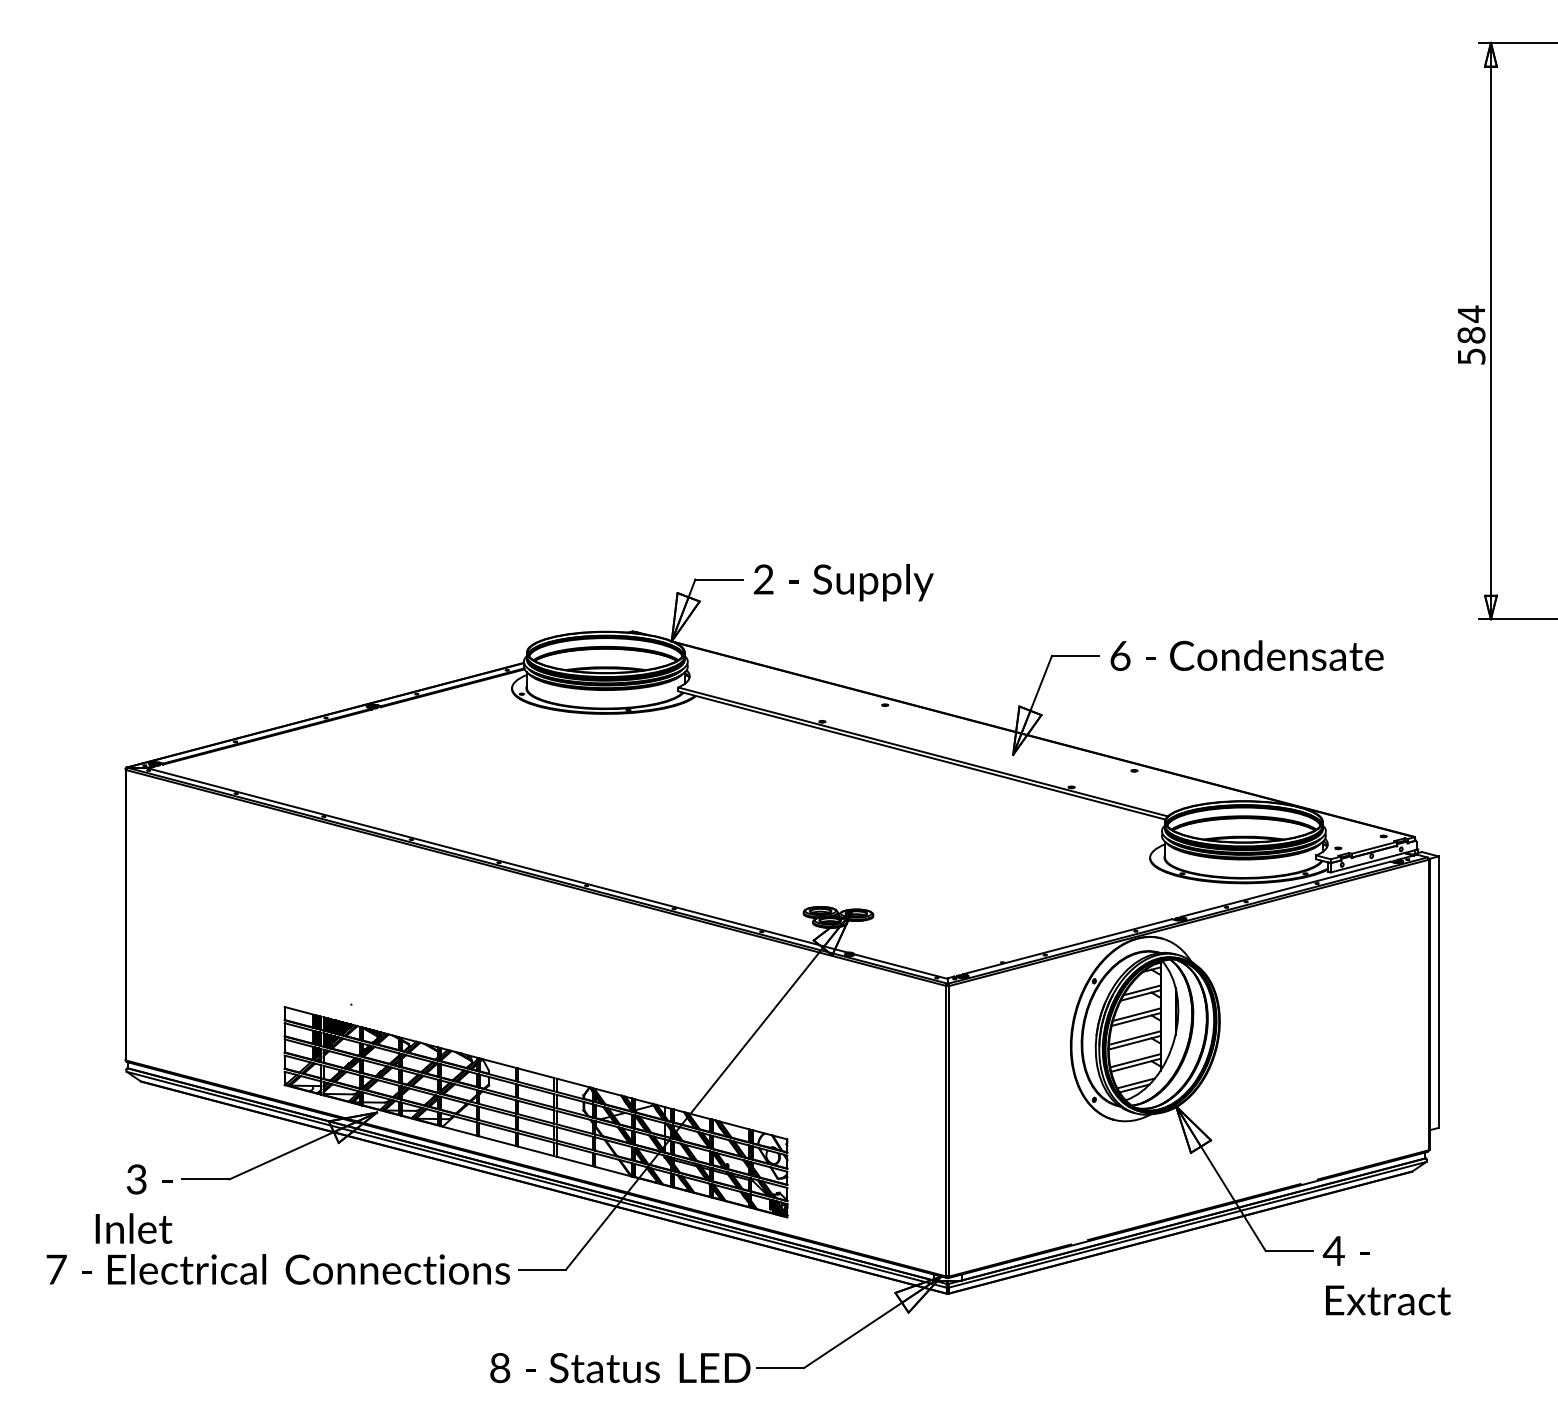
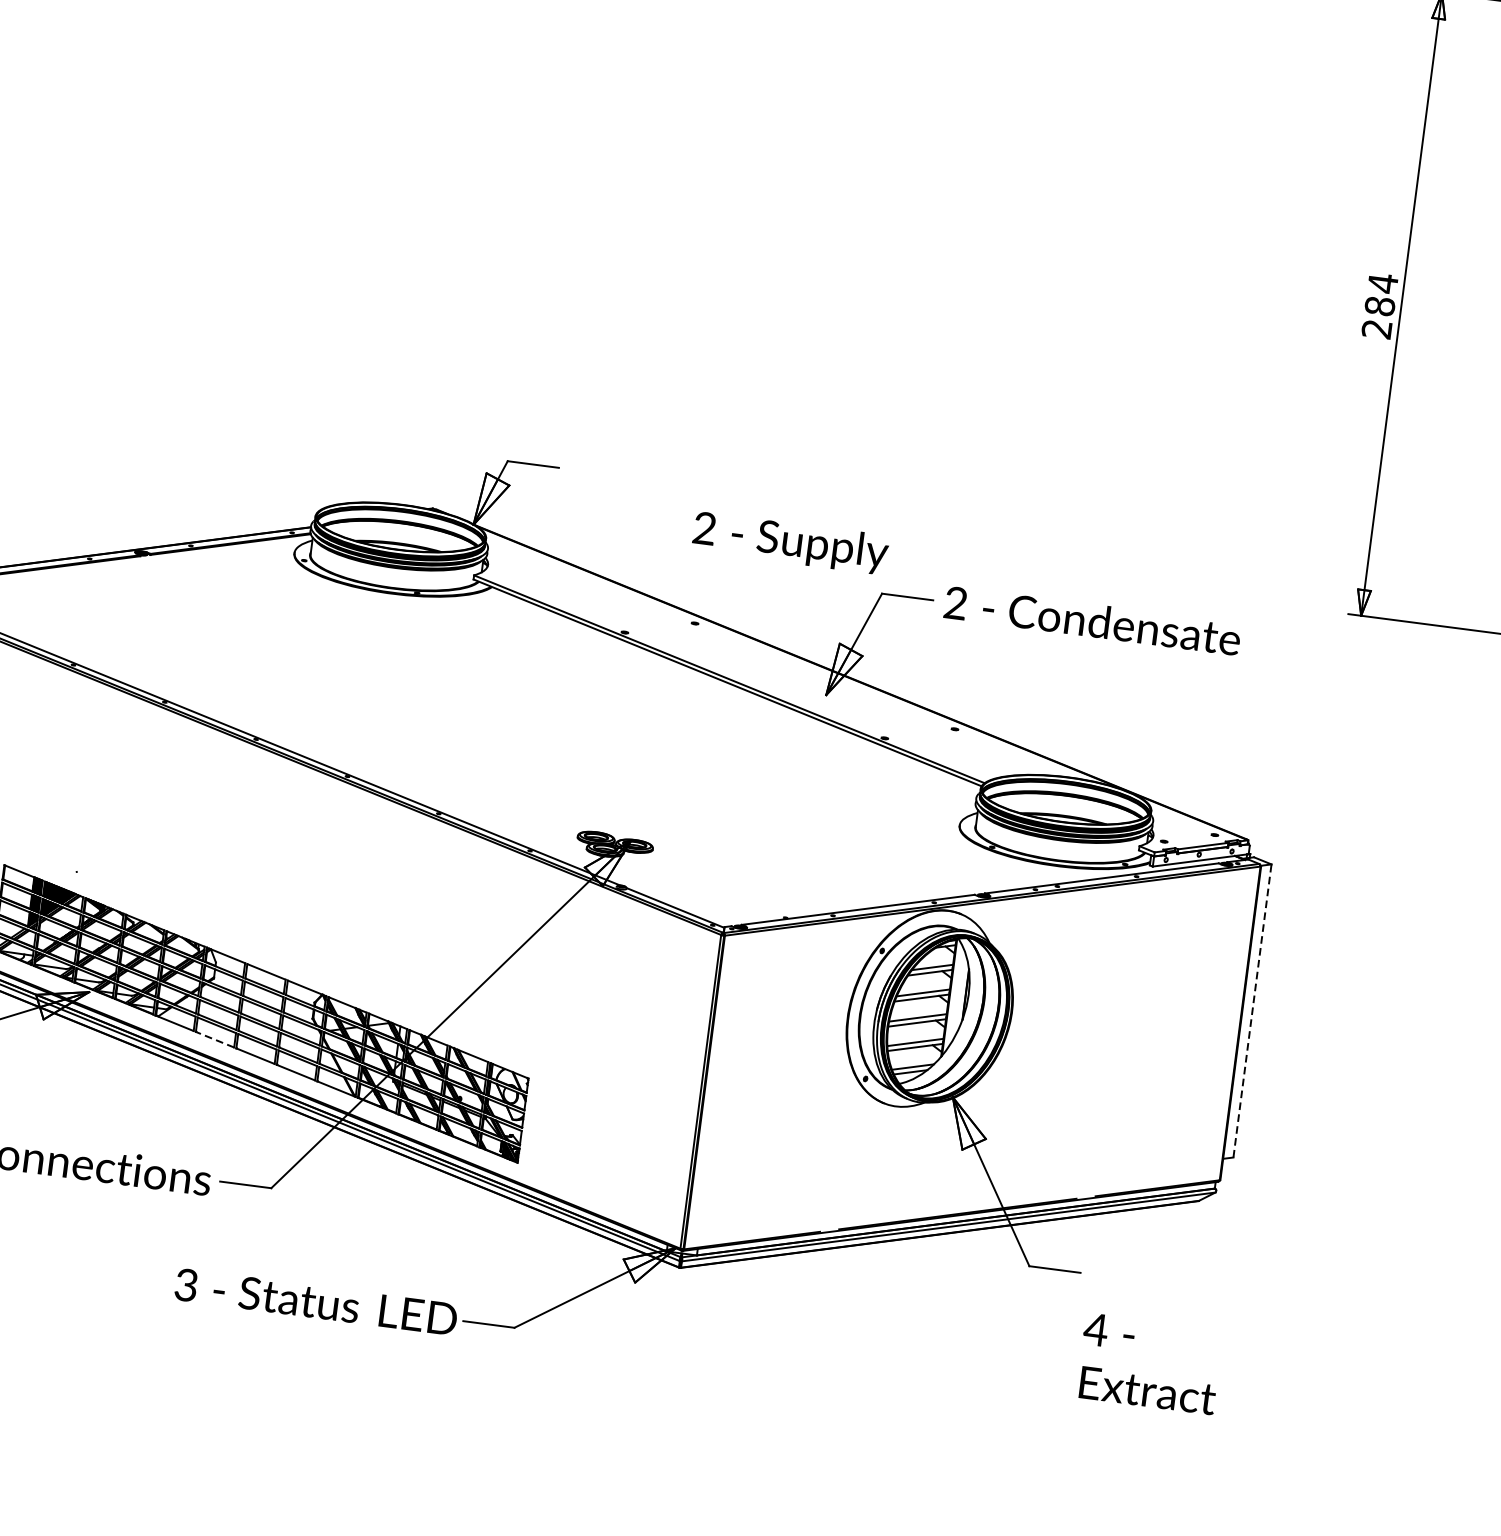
text: (1471, 356) -> (1377, 329), 584 -> 284
text: (843, 582) -> (790, 542), moved
text: (1120, 655) -> (956, 602), 6 -> 2
line: (1438, 992) -> (1252, 1011), solid -> dashed
line: (497, 1141) -> (215, 1040), solid -> dashed
text: (1386, 1275) -> (1149, 1363), moved
text: (500, 1367) -> (186, 1284), 8 -> 3

